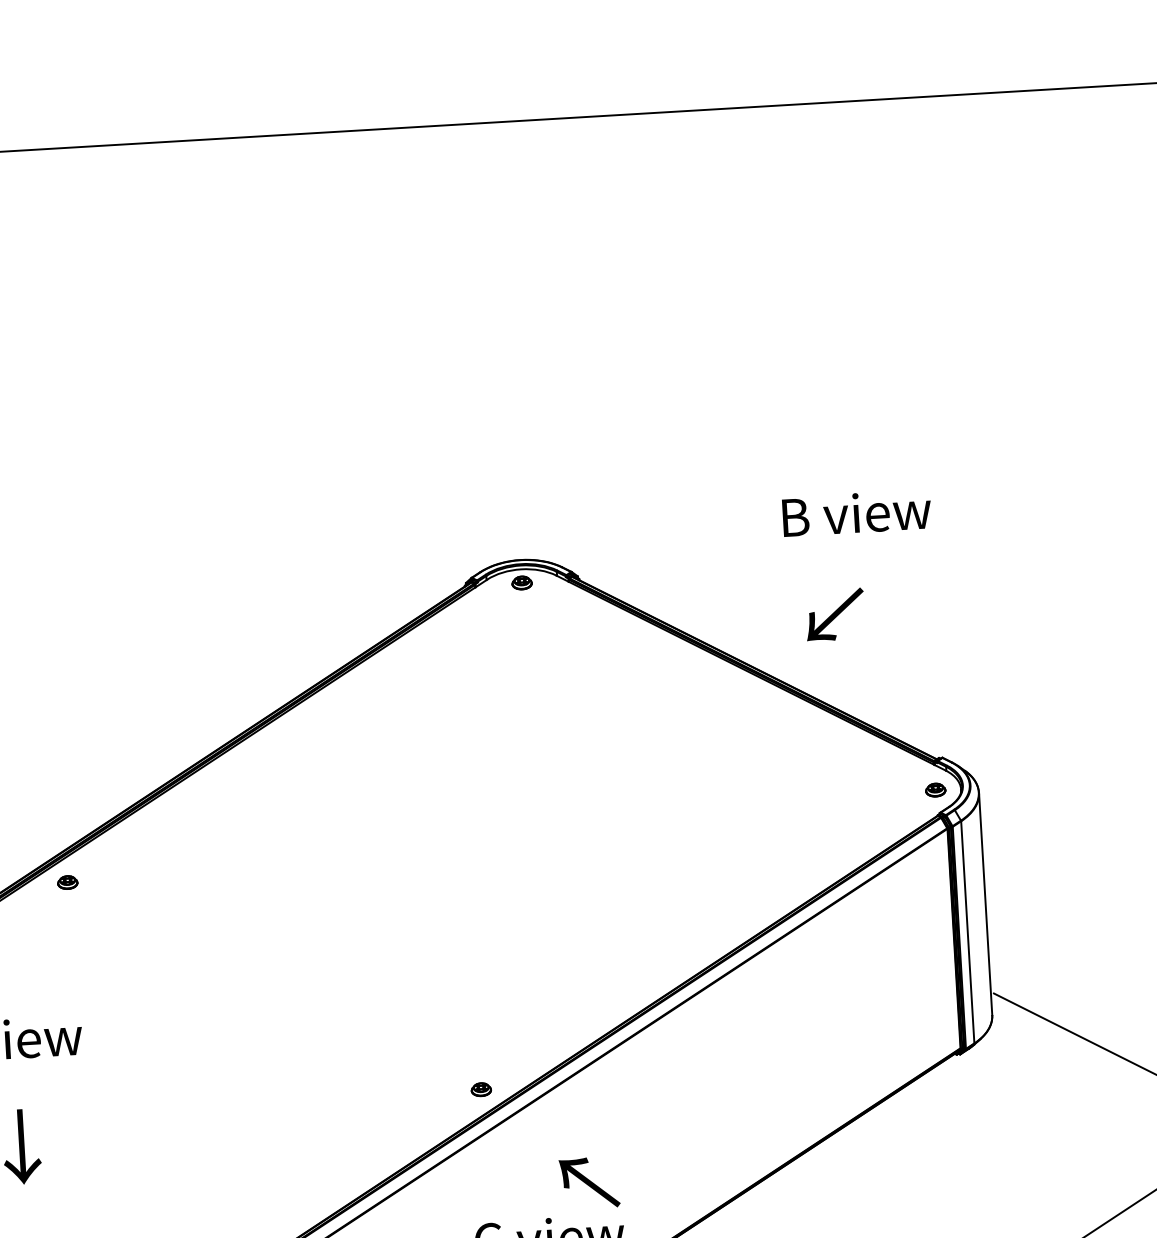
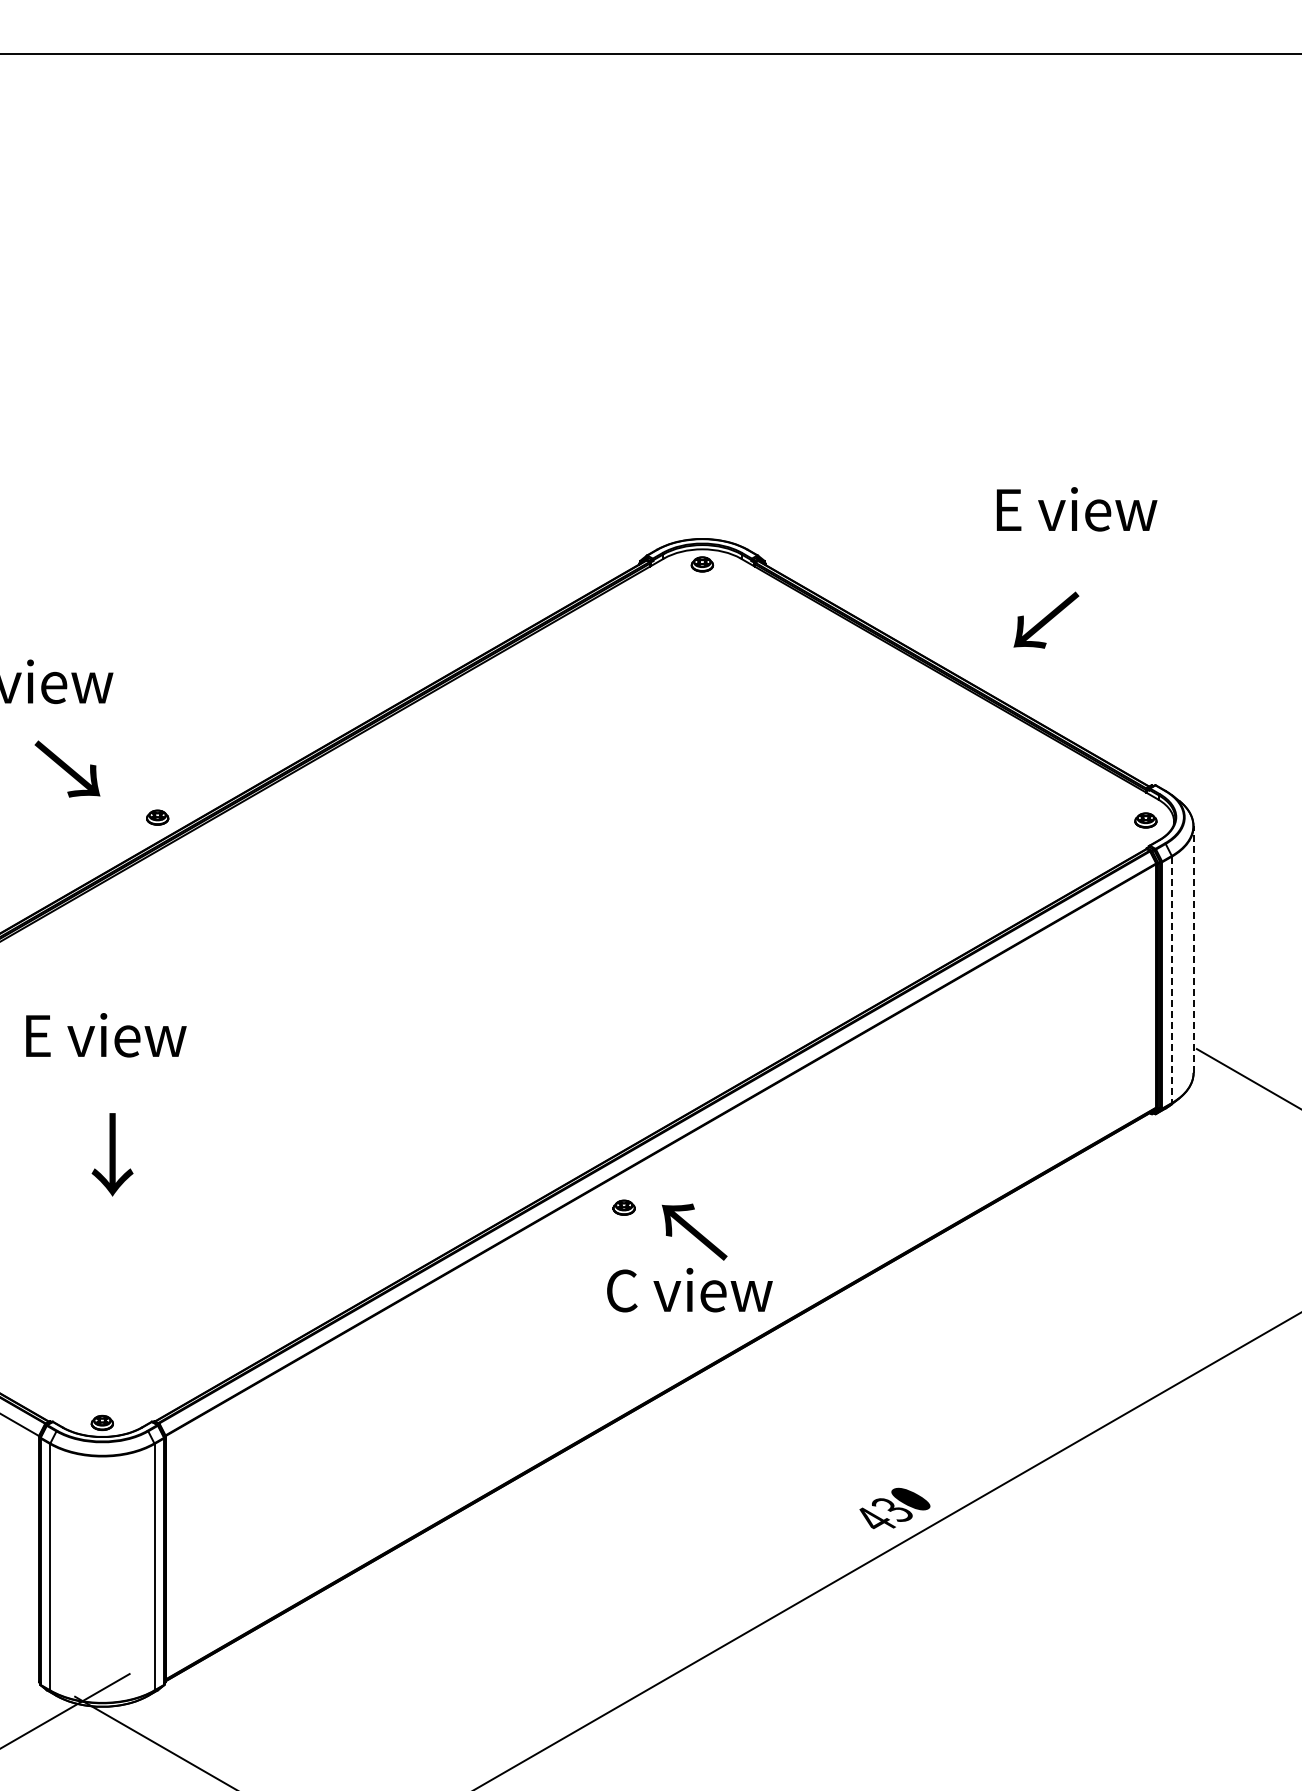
text: (857, 513) -> (1077, 509), B view -> E view
part: (67, 882) -> (157, 817), moved
line: (985, 903) -> (1193, 949), solid -> dashed
line: (968, 932) -> (1172, 980), solid -> dashed
part: (480, 1089) -> (623, 1207), moved
text: (589, 1182) -> (694, 1231), moved

